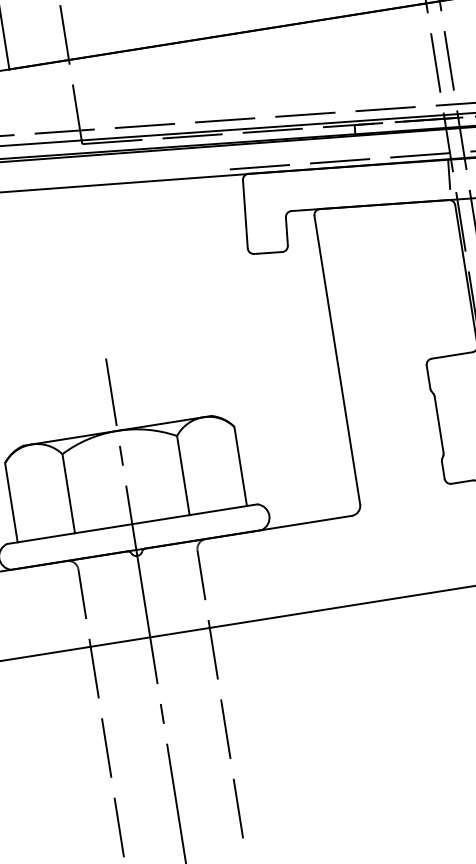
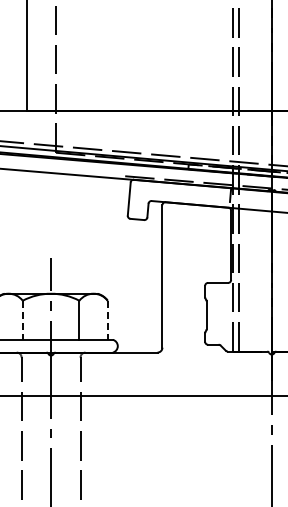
line: (240, 466) -> (107, 320), solid -> dashed
line: (68, 494) -> (22, 320), solid -> dashed

